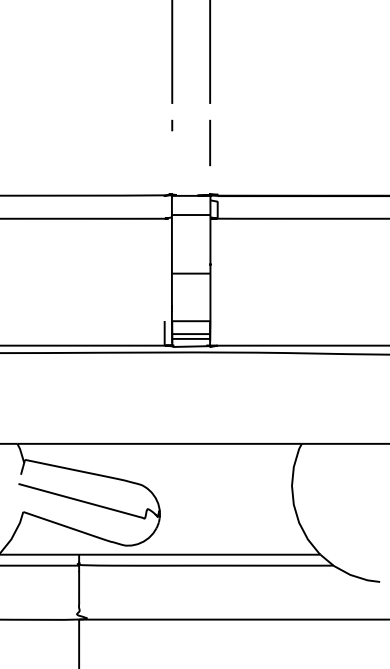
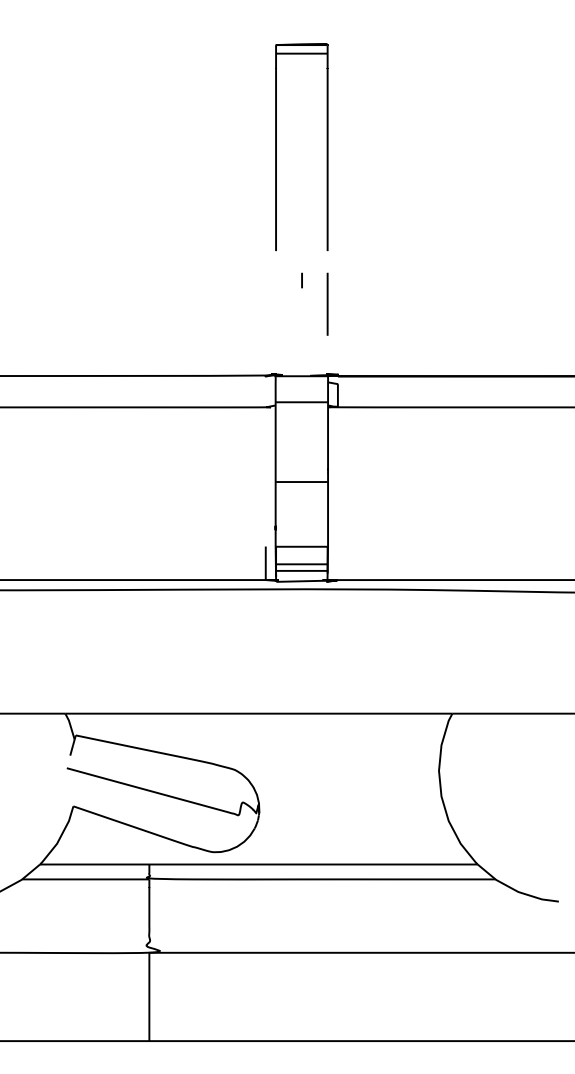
line: (171, 125) -> (301, 280), moved

